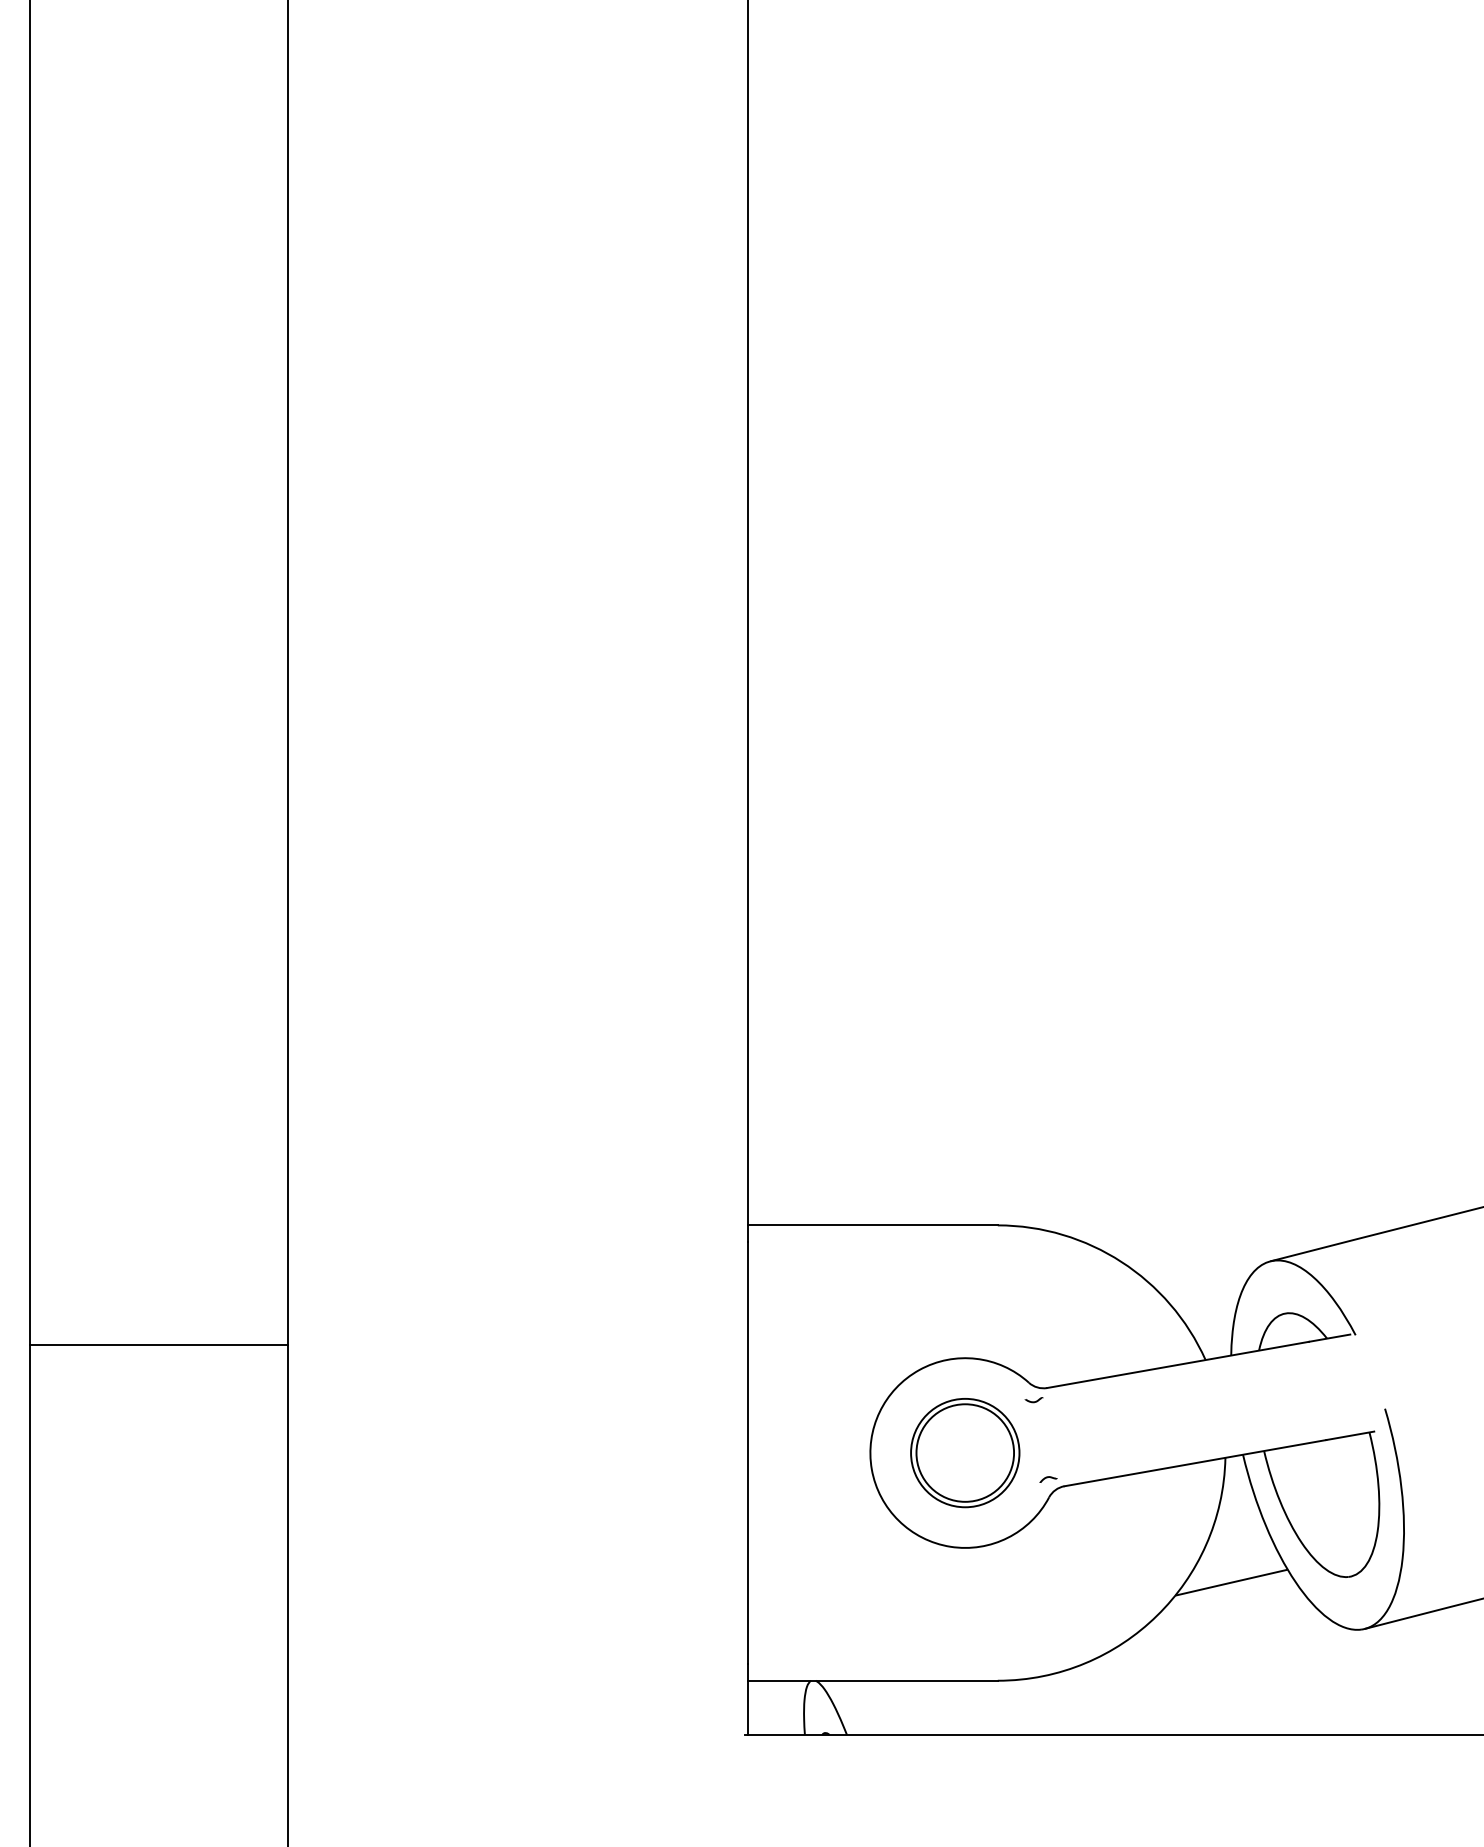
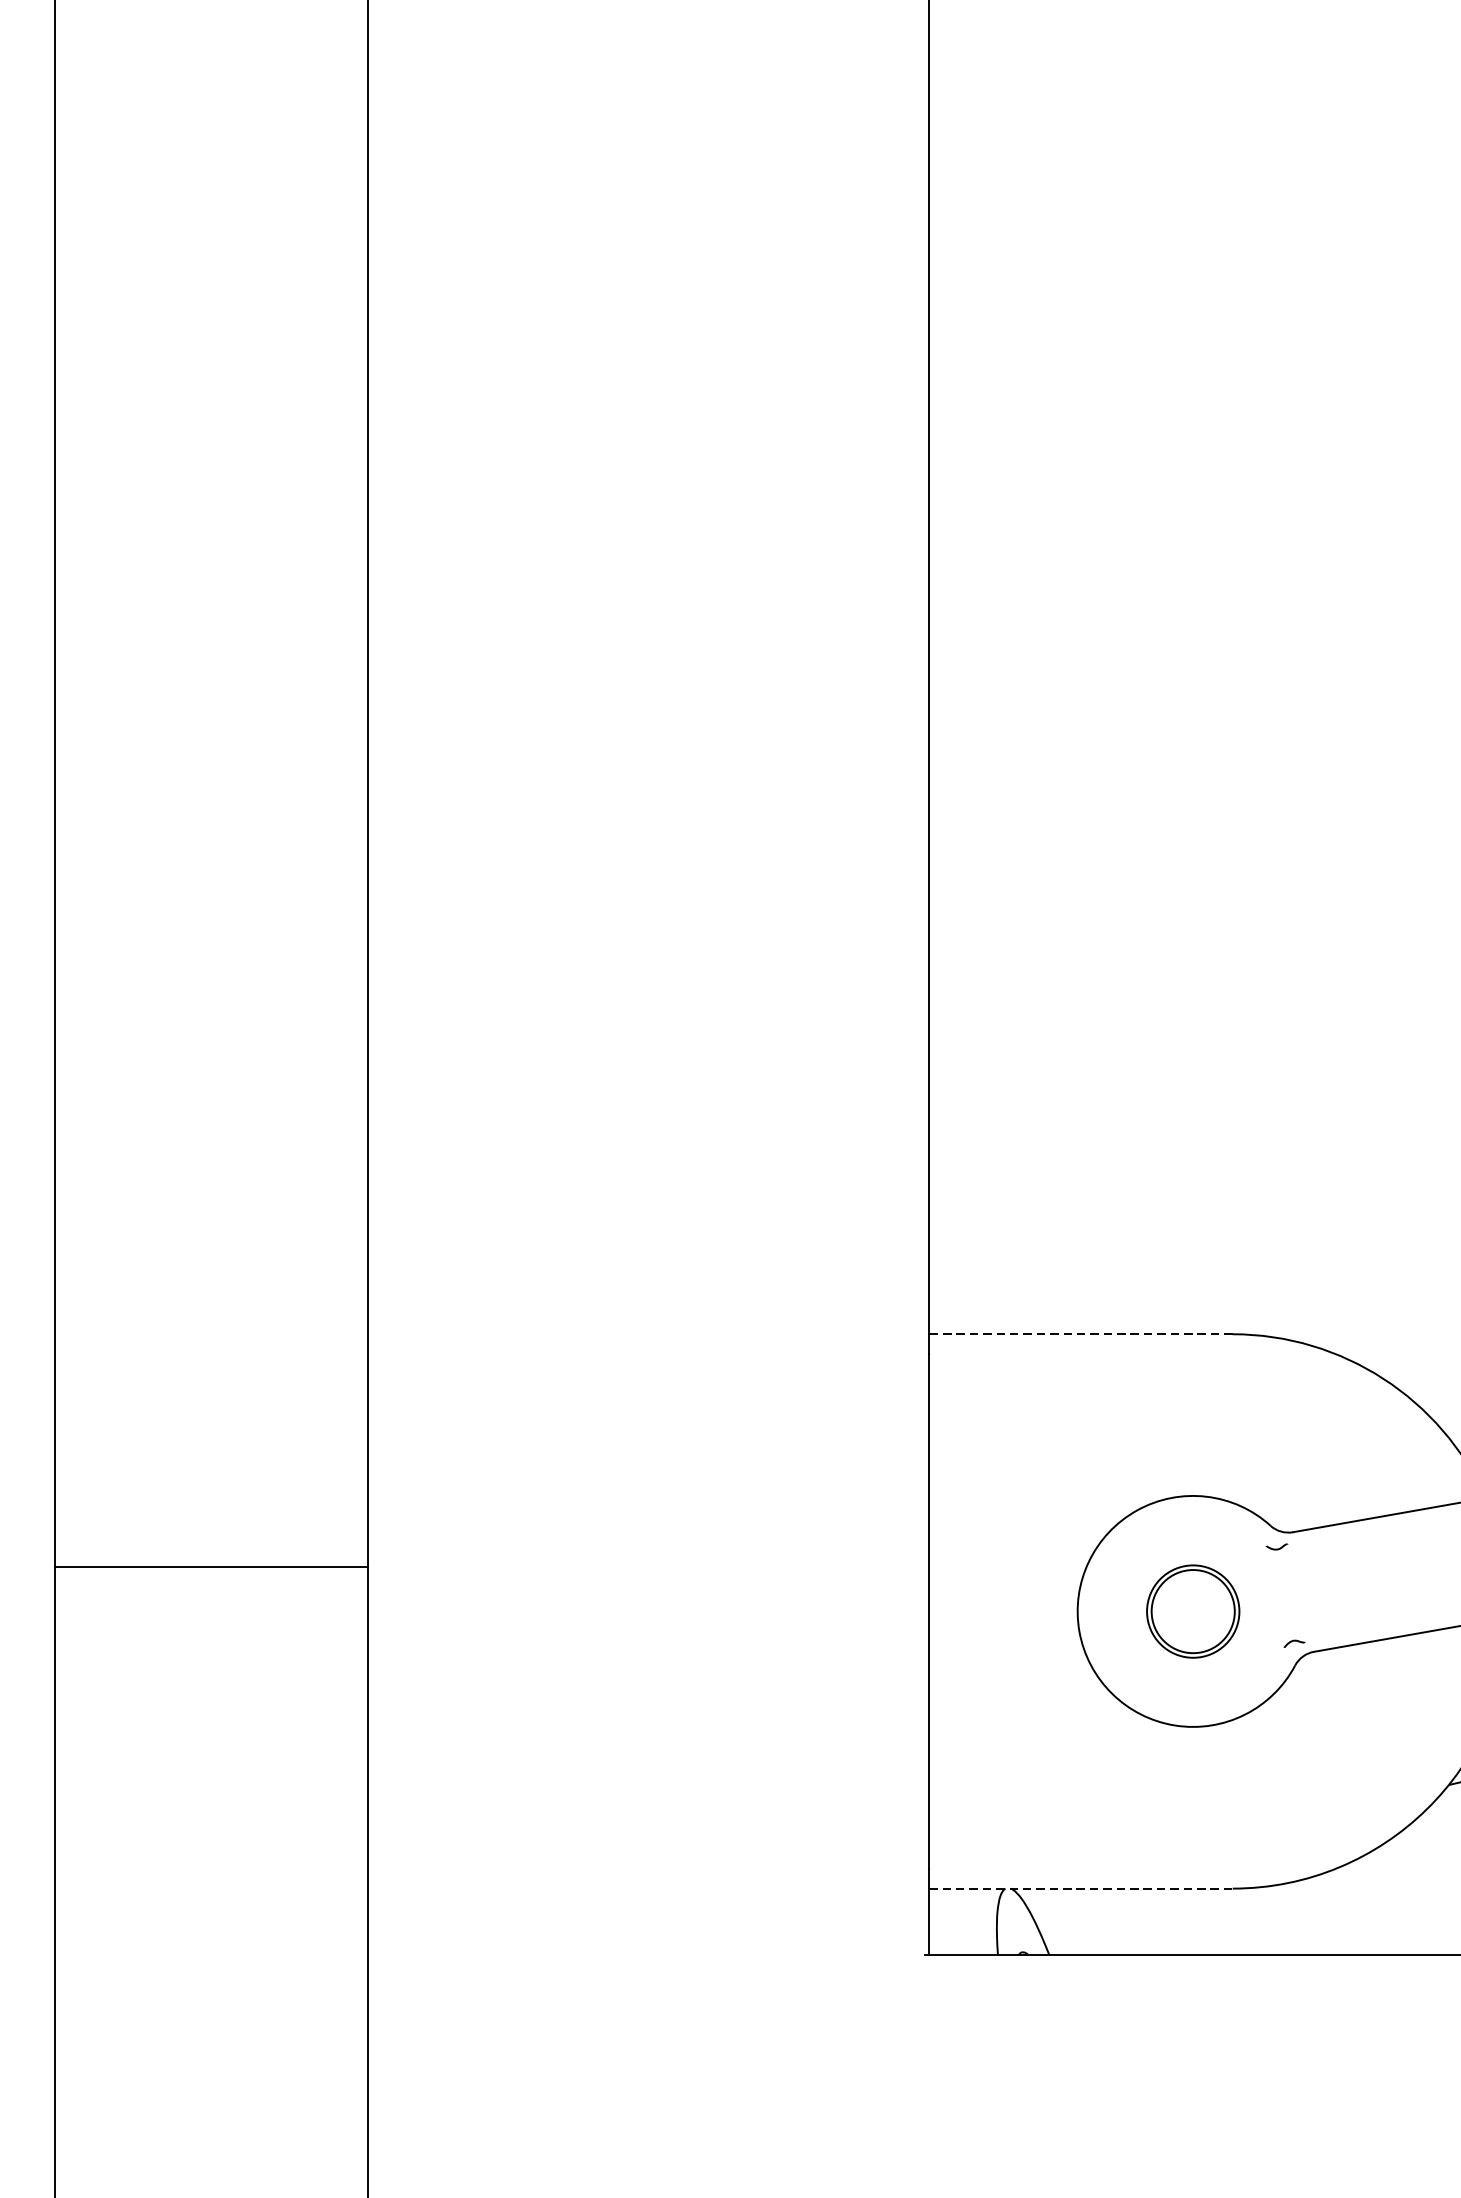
line: (873, 1225) -> (1081, 1334), solid -> dashed
line: (158, 1344) -> (210, 1566), moved
part: (965, 1453) -> (1193, 1611), size x0.7
line: (873, 1680) -> (1081, 1888), solid -> dashed

